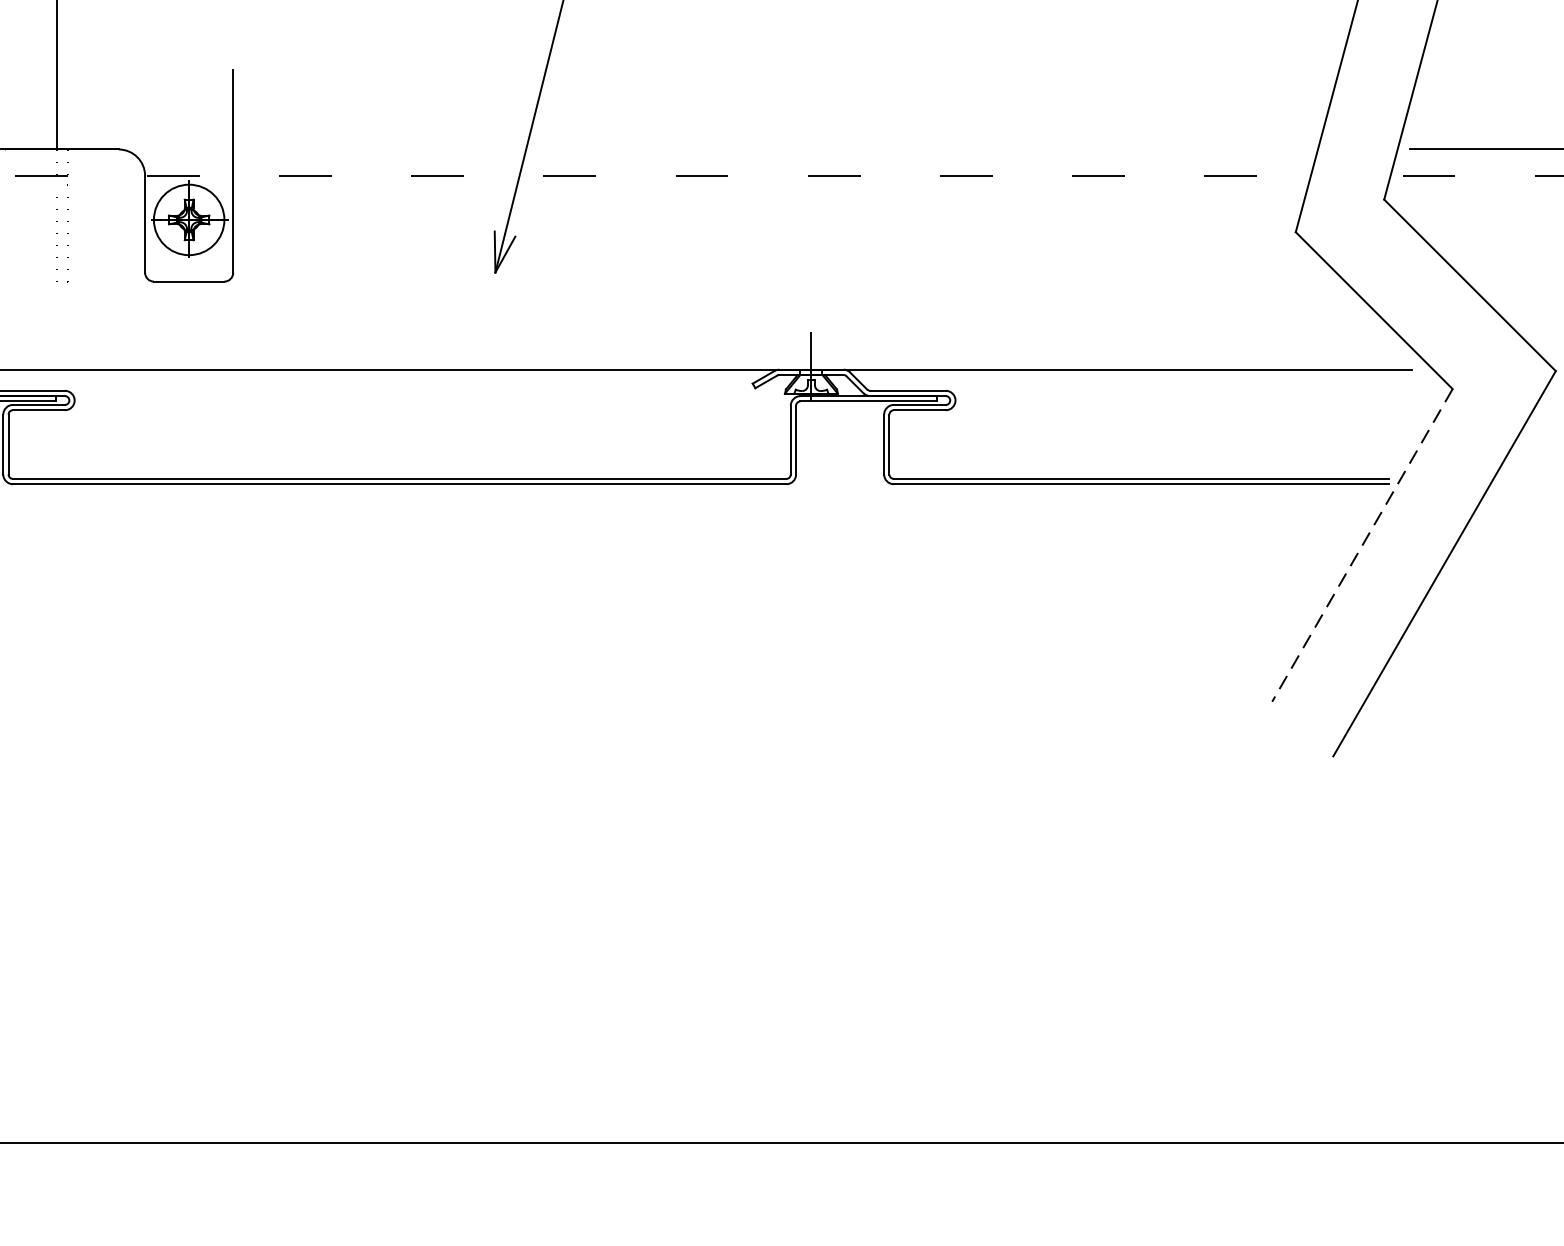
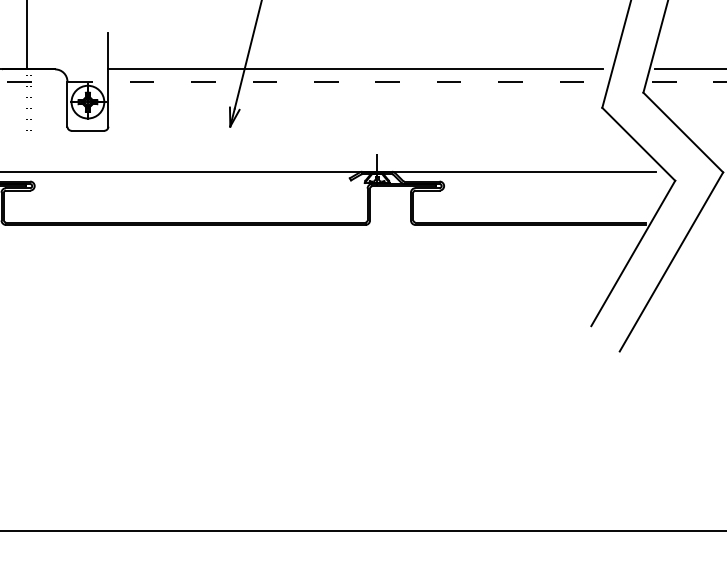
line: (764, 149) -> (355, 69), added
line: (1362, 545) -> (633, 253), dashed -> solid

